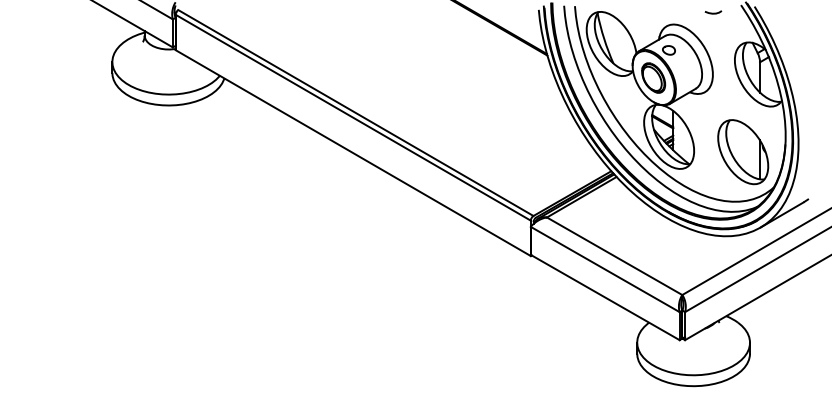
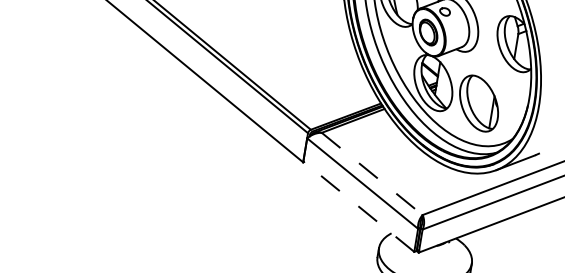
part: (743, 152) -> (479, 103), moved
line: (614, 256) -> (372, 174), solid -> dashed
line: (605, 297) -> (359, 206), solid -> dashed

